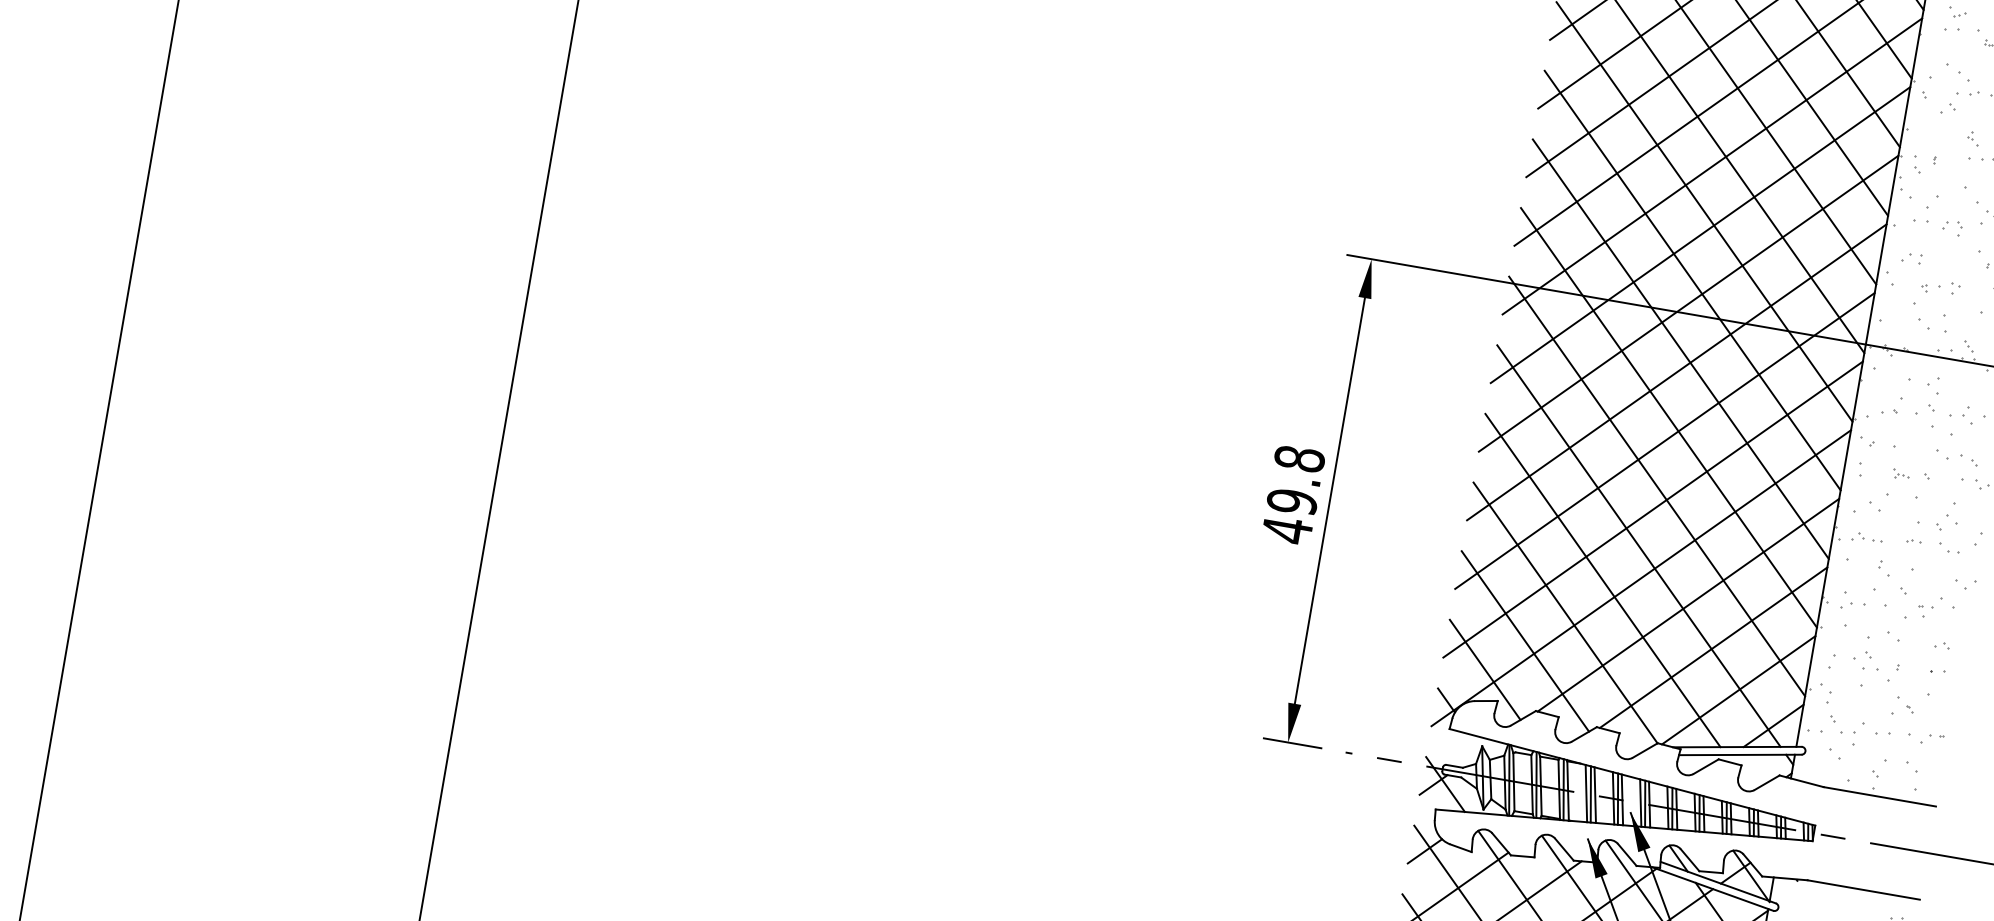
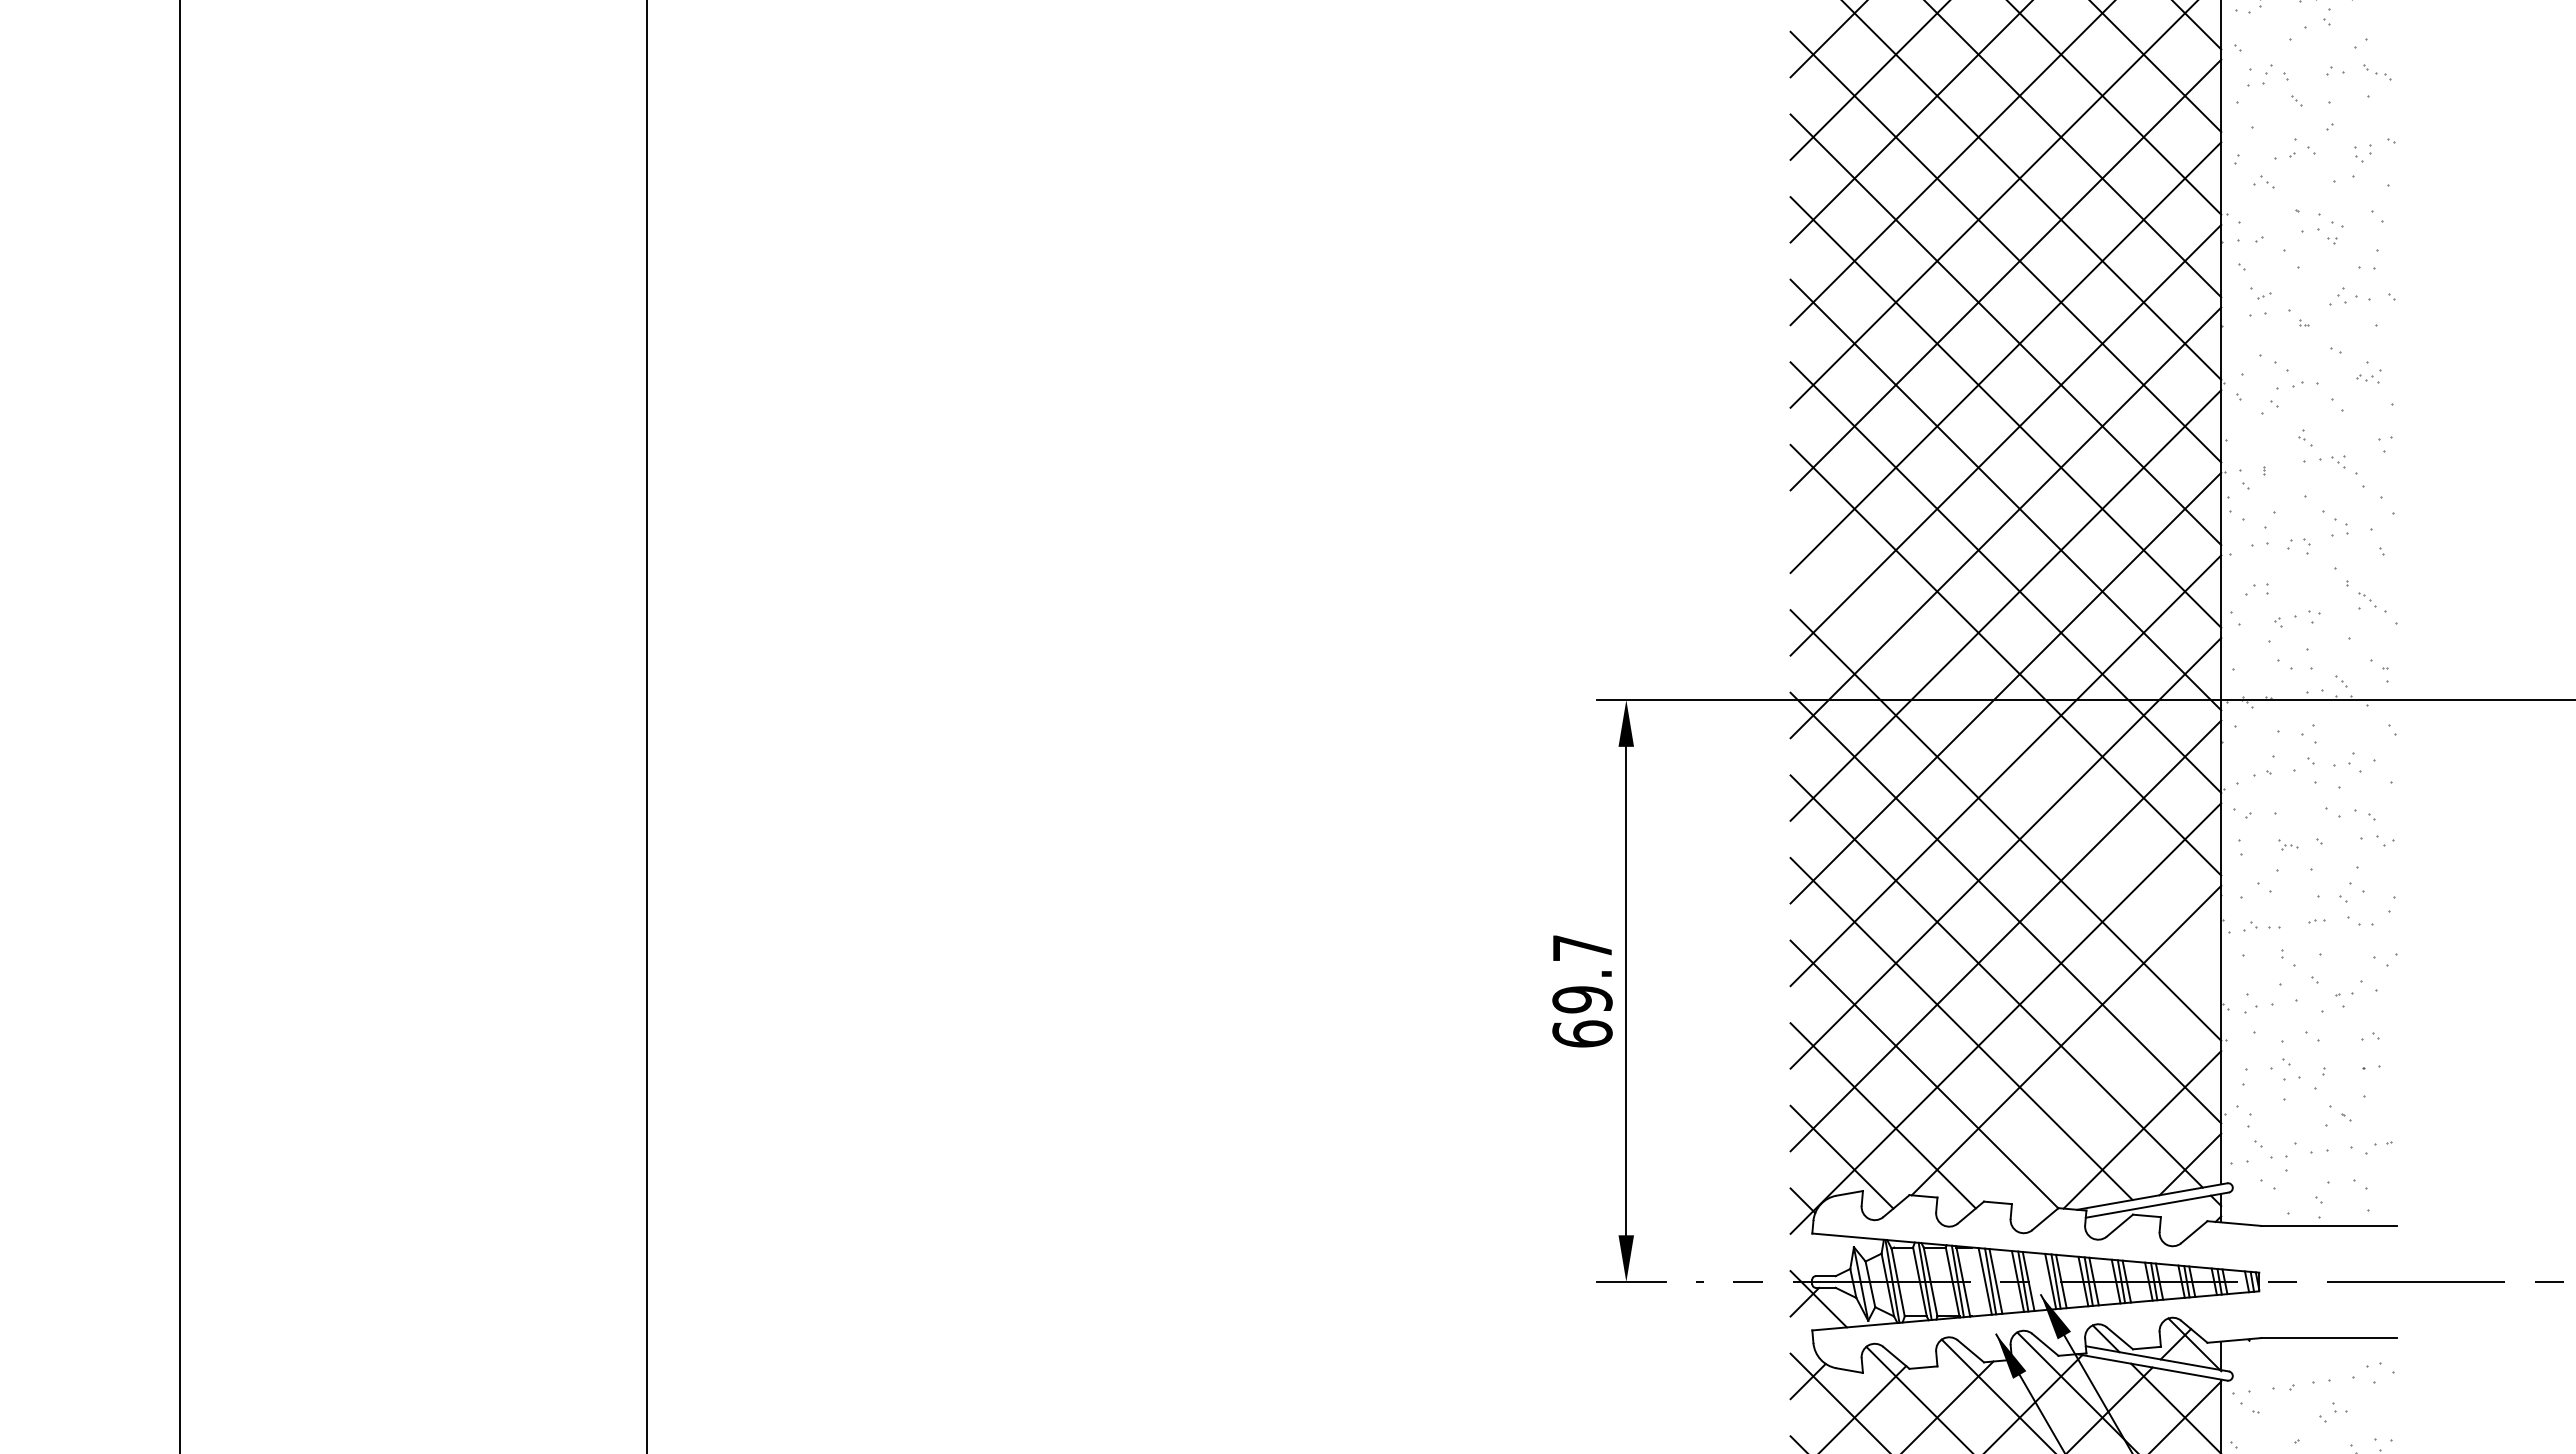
line: (1680, 348) -> (2005, 742), removed
text: (1293, 494) -> (1582, 991), 49.8 -> 69.7
line: (1713, 647) -> (2104, 1084), removed

